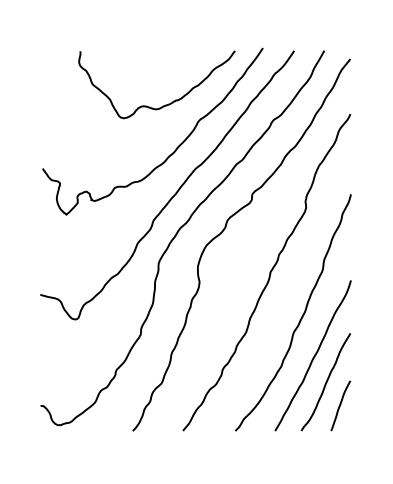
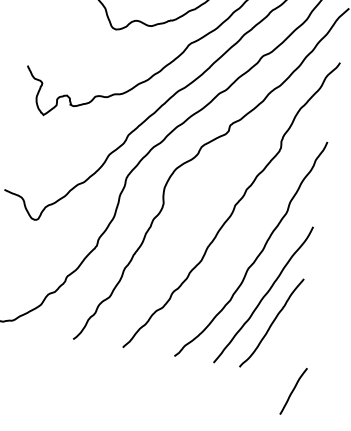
curve: (340, 405) -> (293, 390), moved

